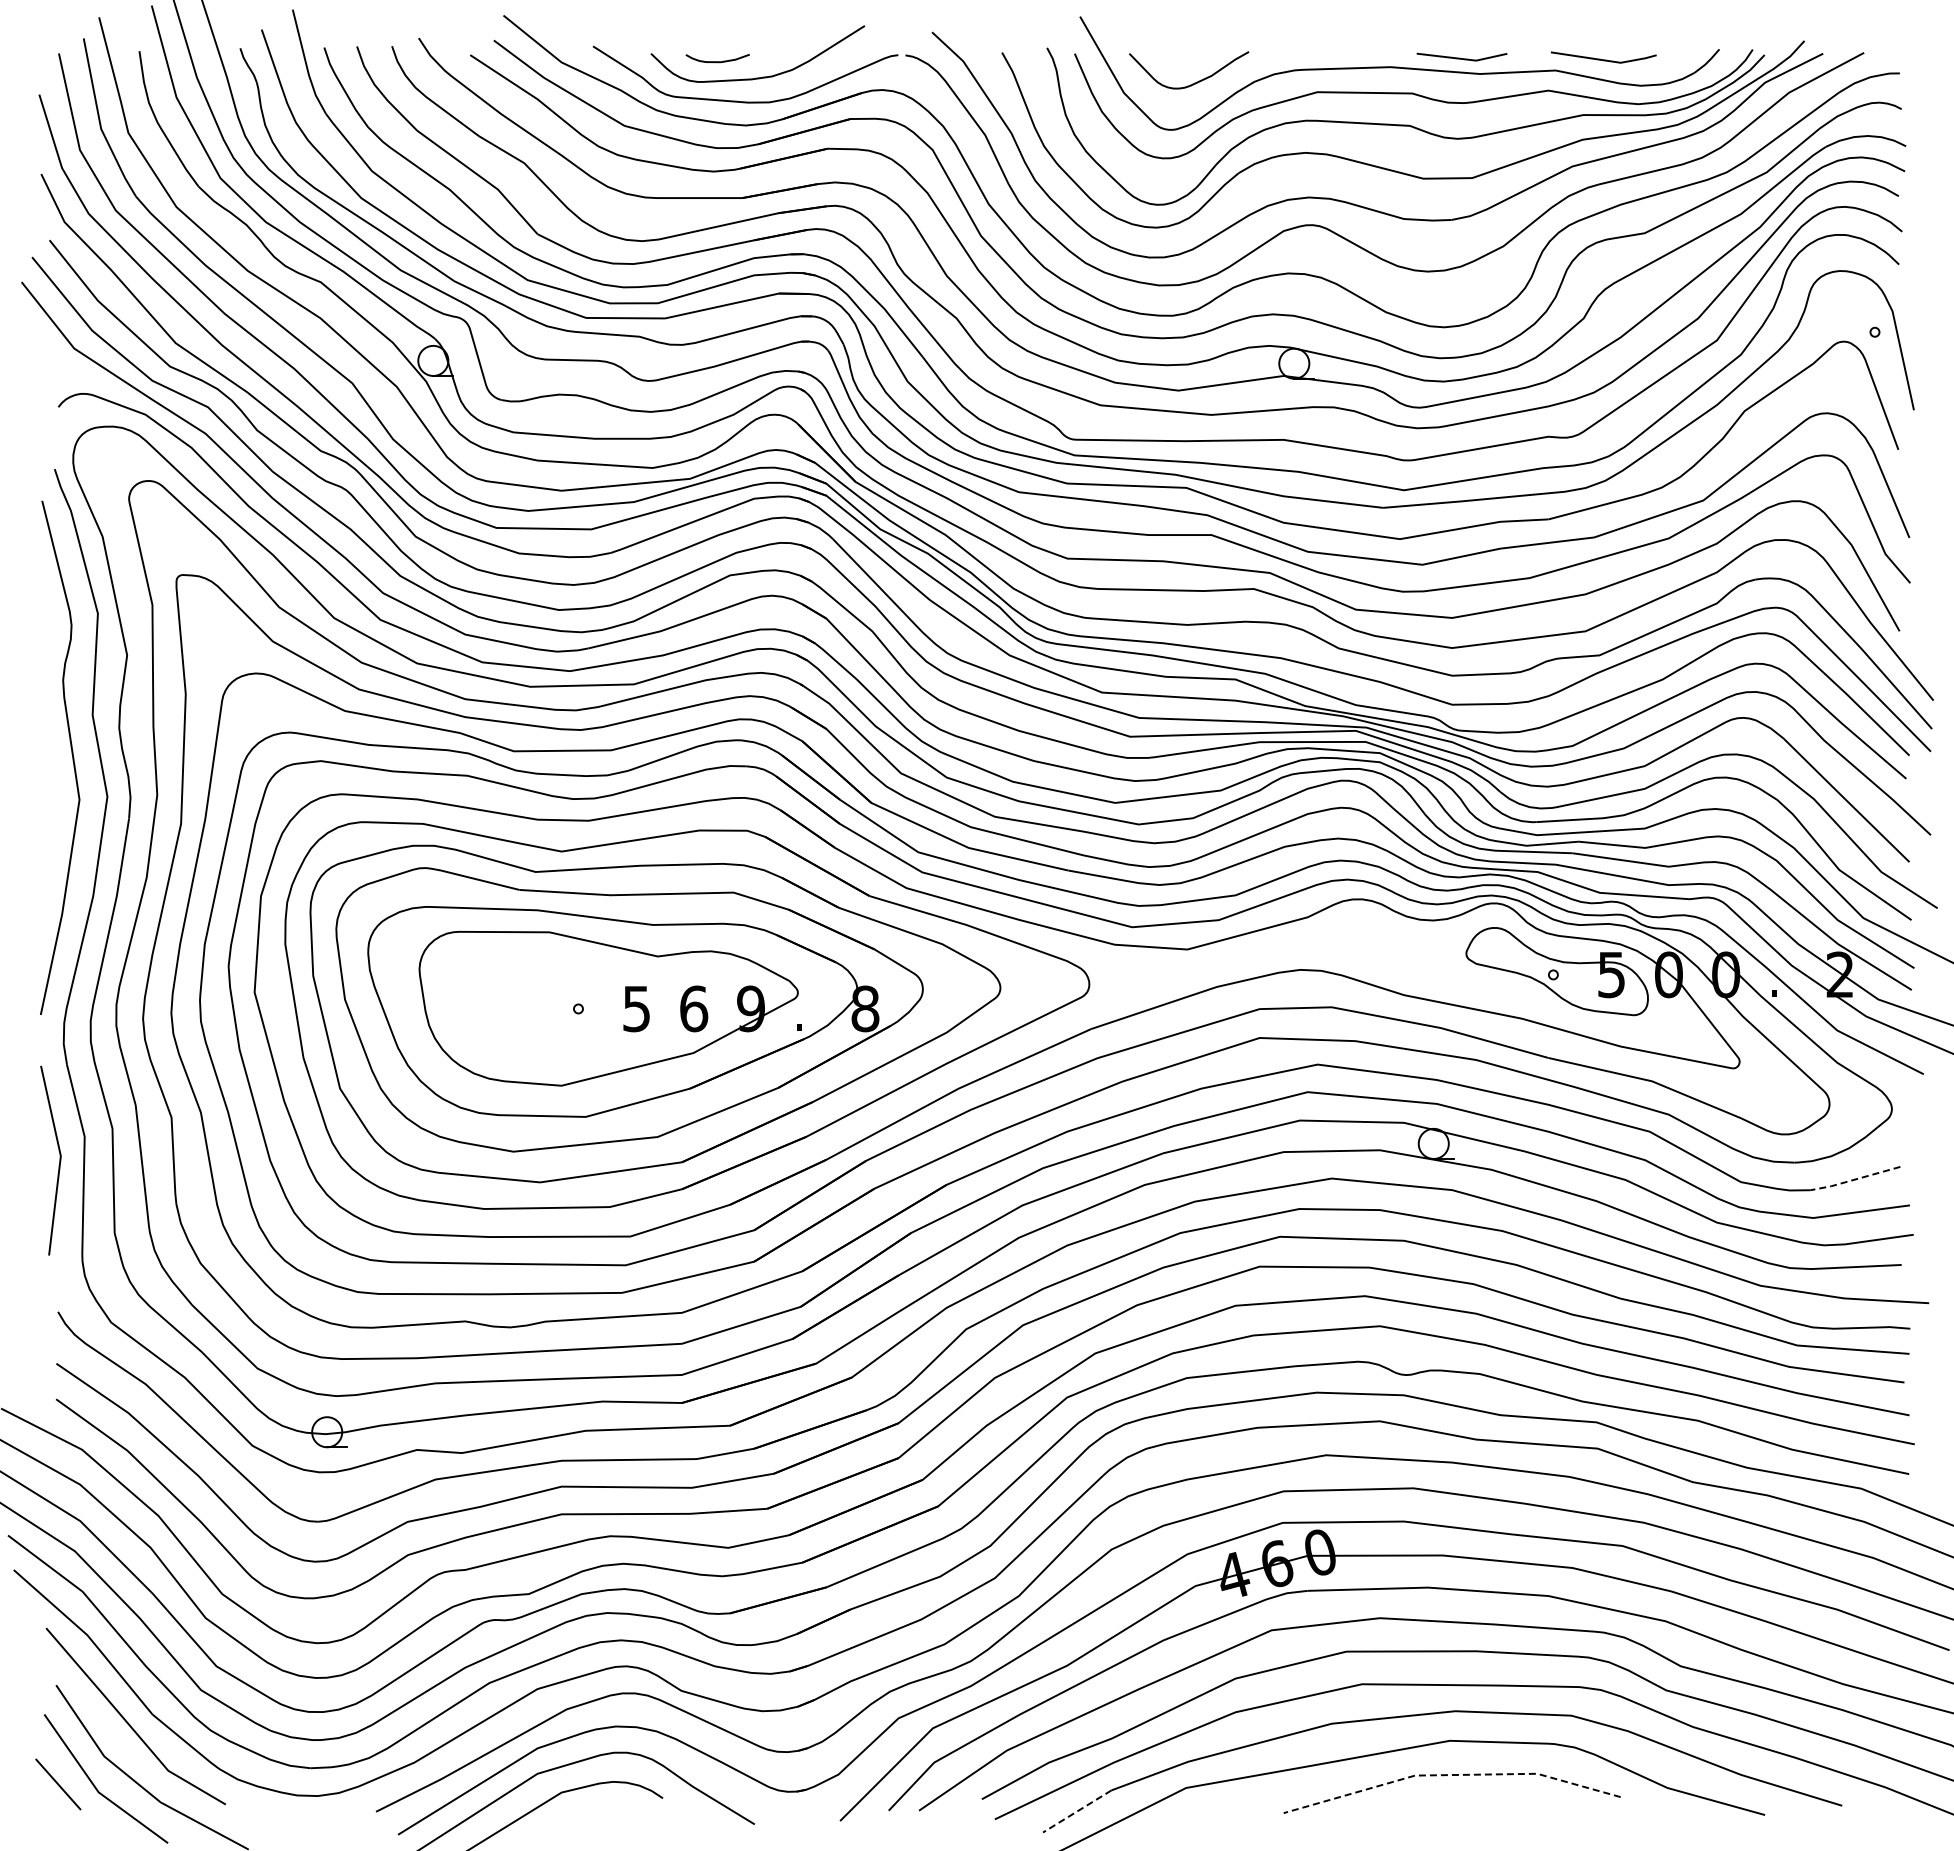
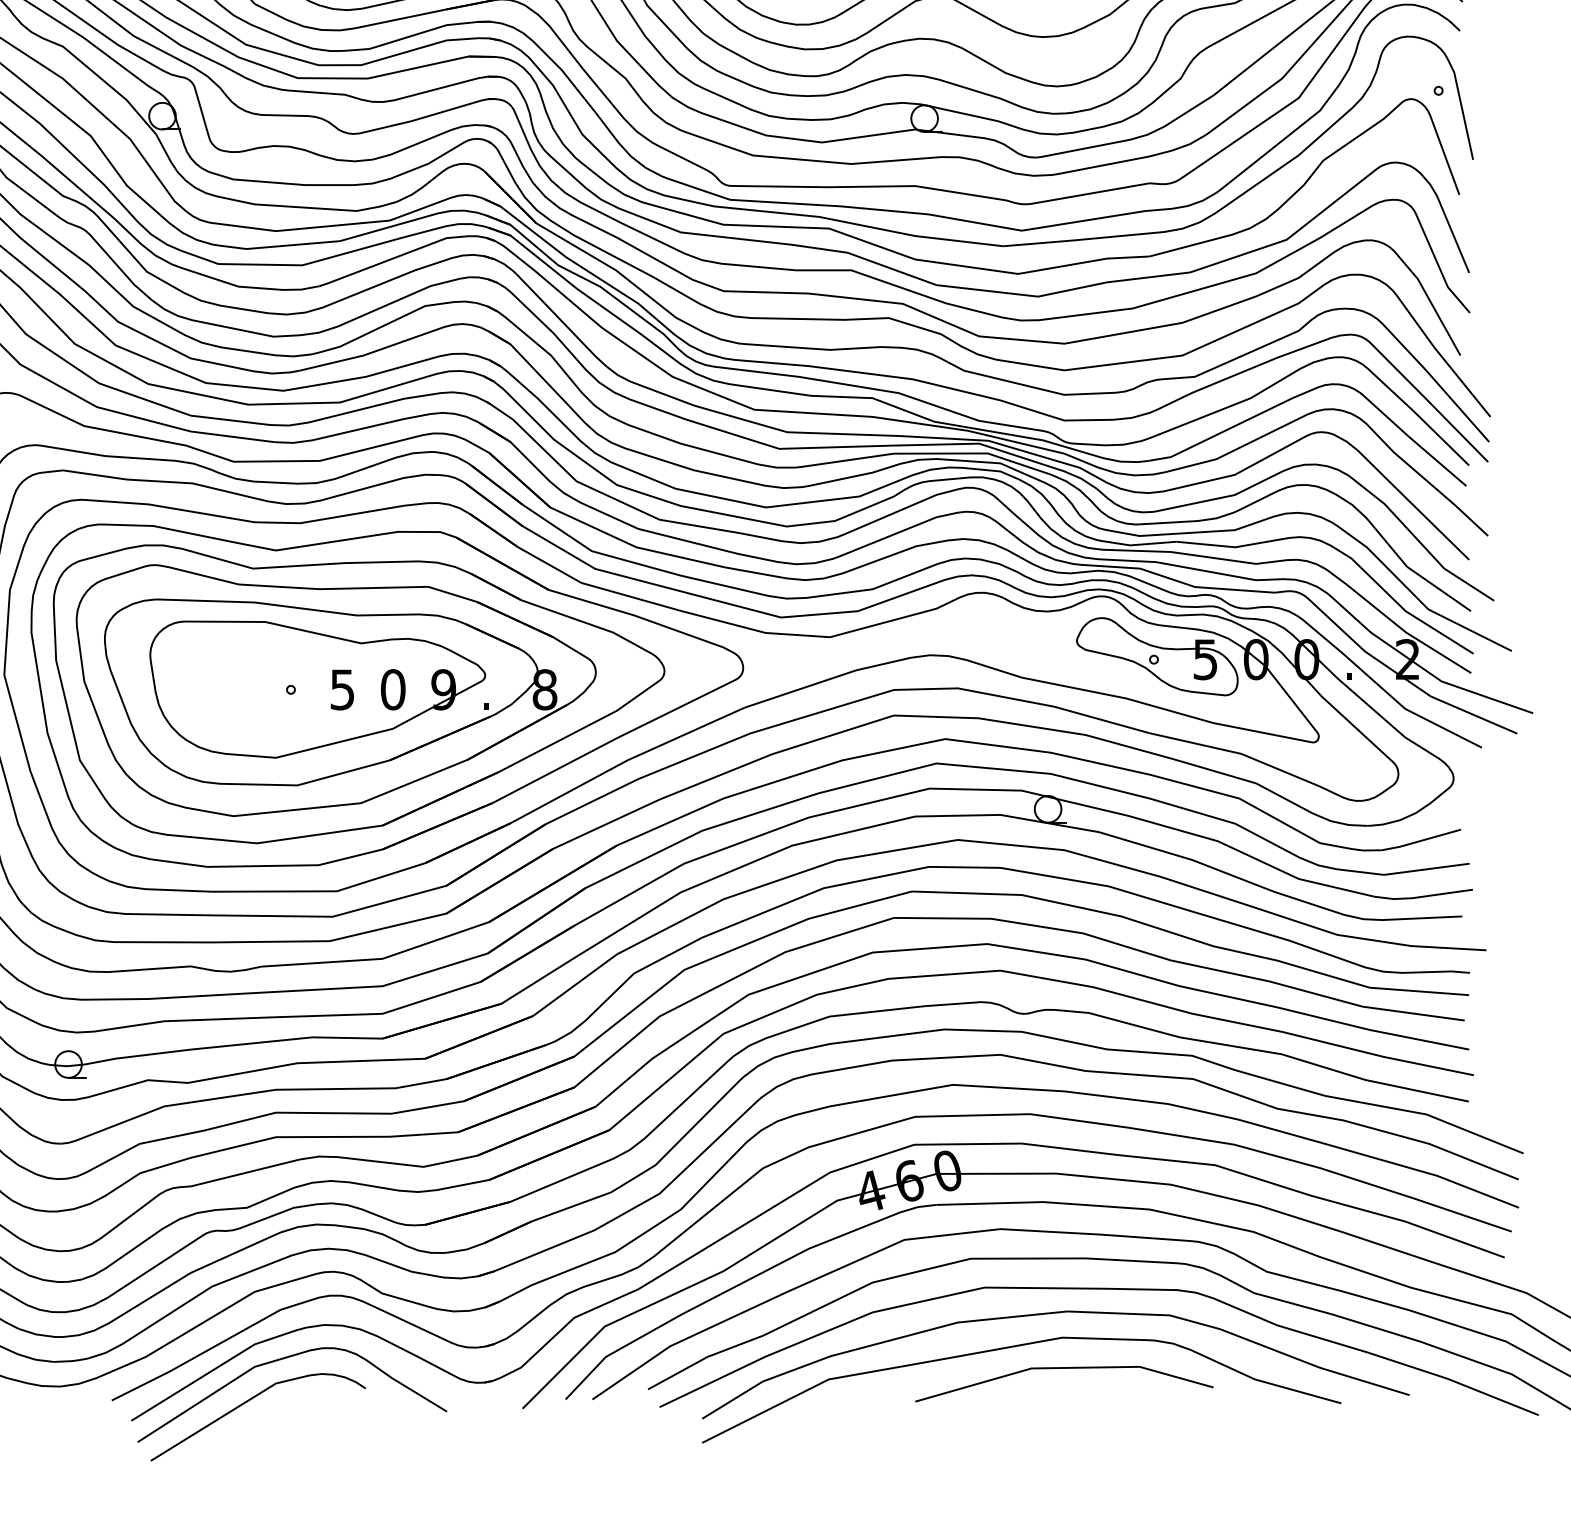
text: (694, 1008) -> (393, 689), 6 -> 0
line: (1854, 1179) -> (1420, 840), dashed -> solid
line: (1450, 1775) -> (1062, 1368), dashed -> solid
line: (1076, 1811) -> (731, 1400), dashed -> solid

